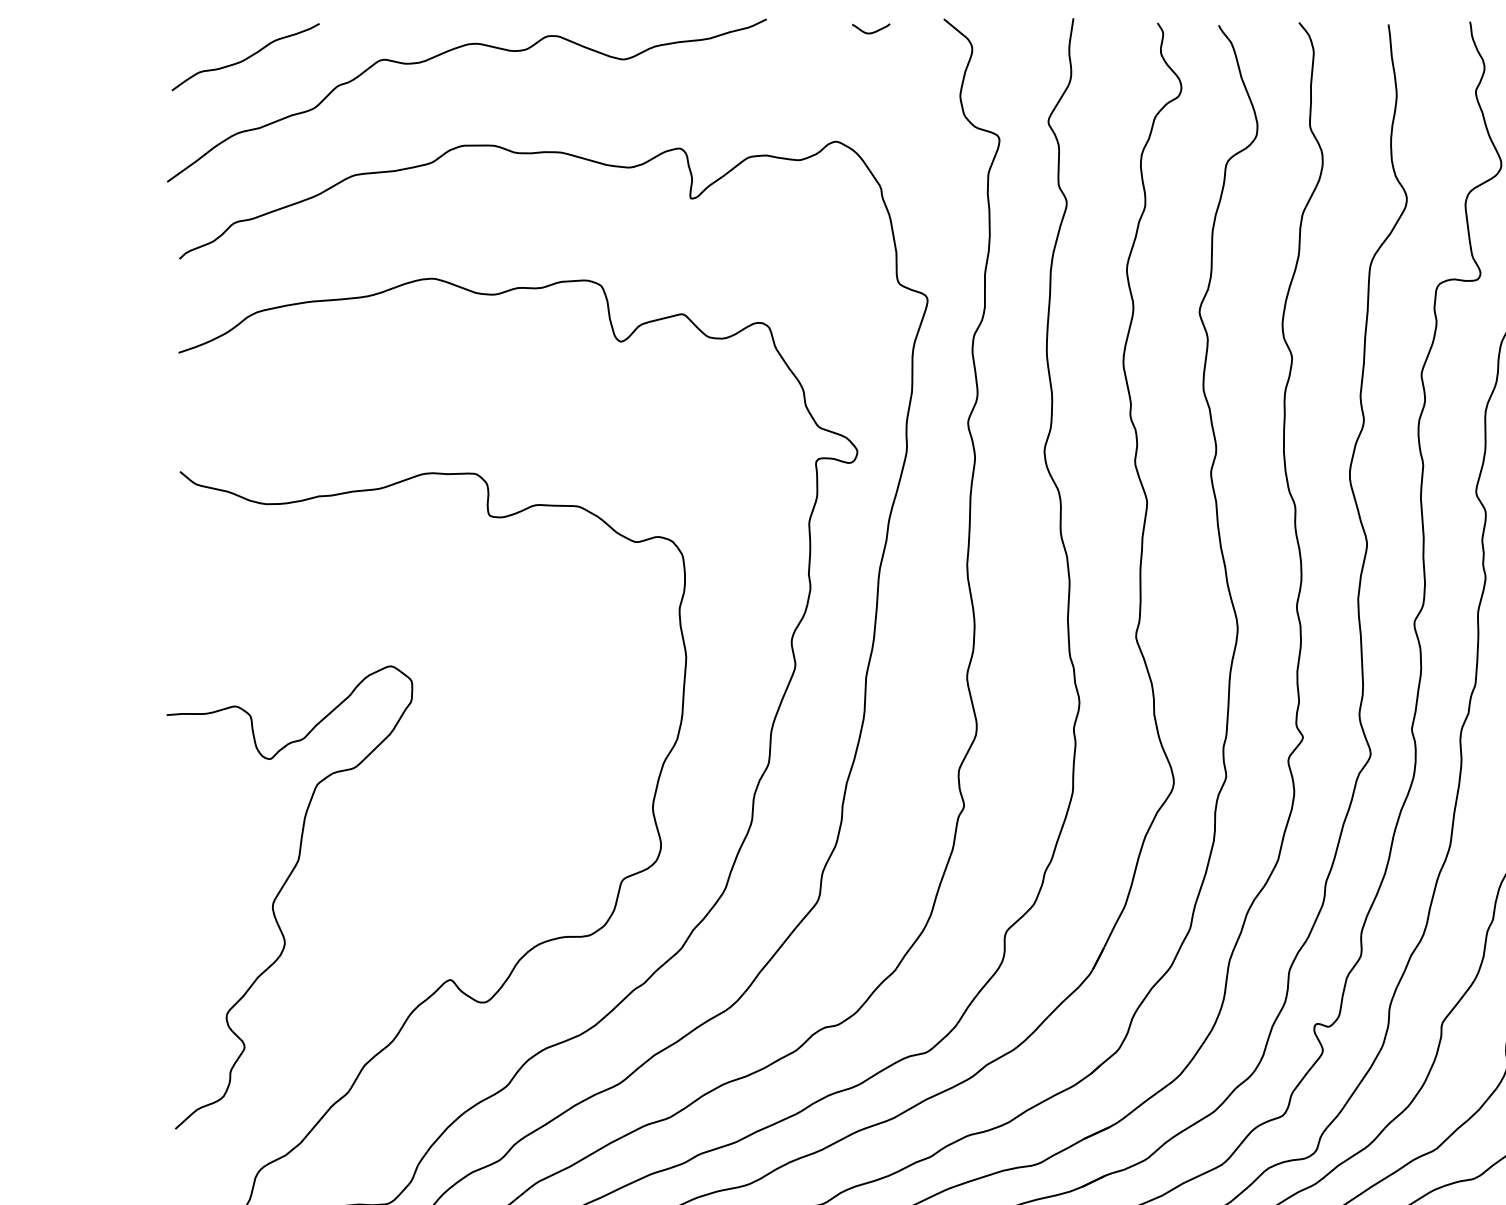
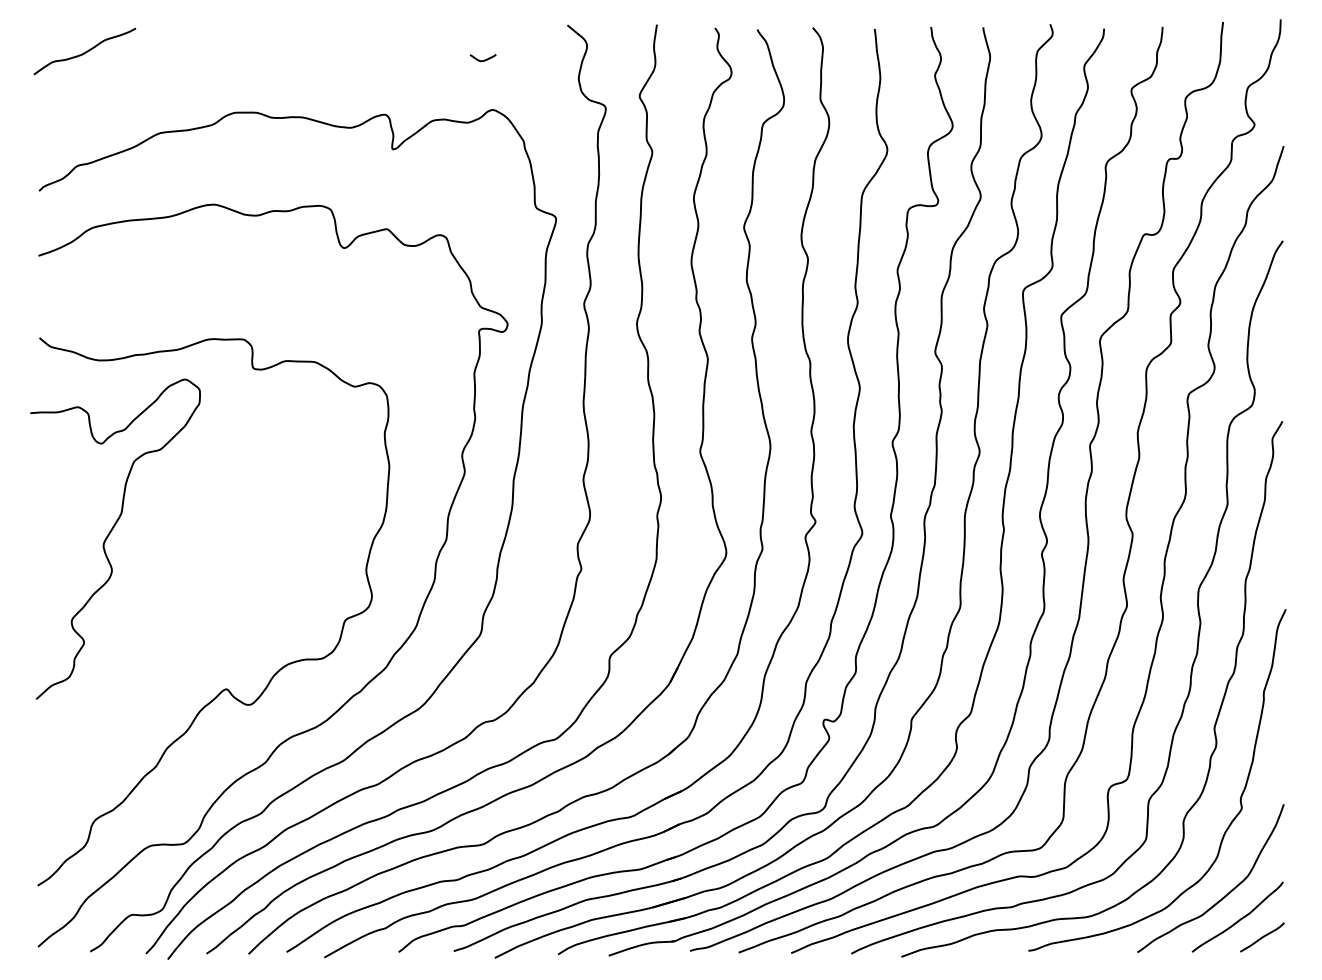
curve: (870, 32) -> (482, 60), moved
curve: (449, 52) -> (225, 48), removed
curve: (281, 892) -> (109, 535), moved

